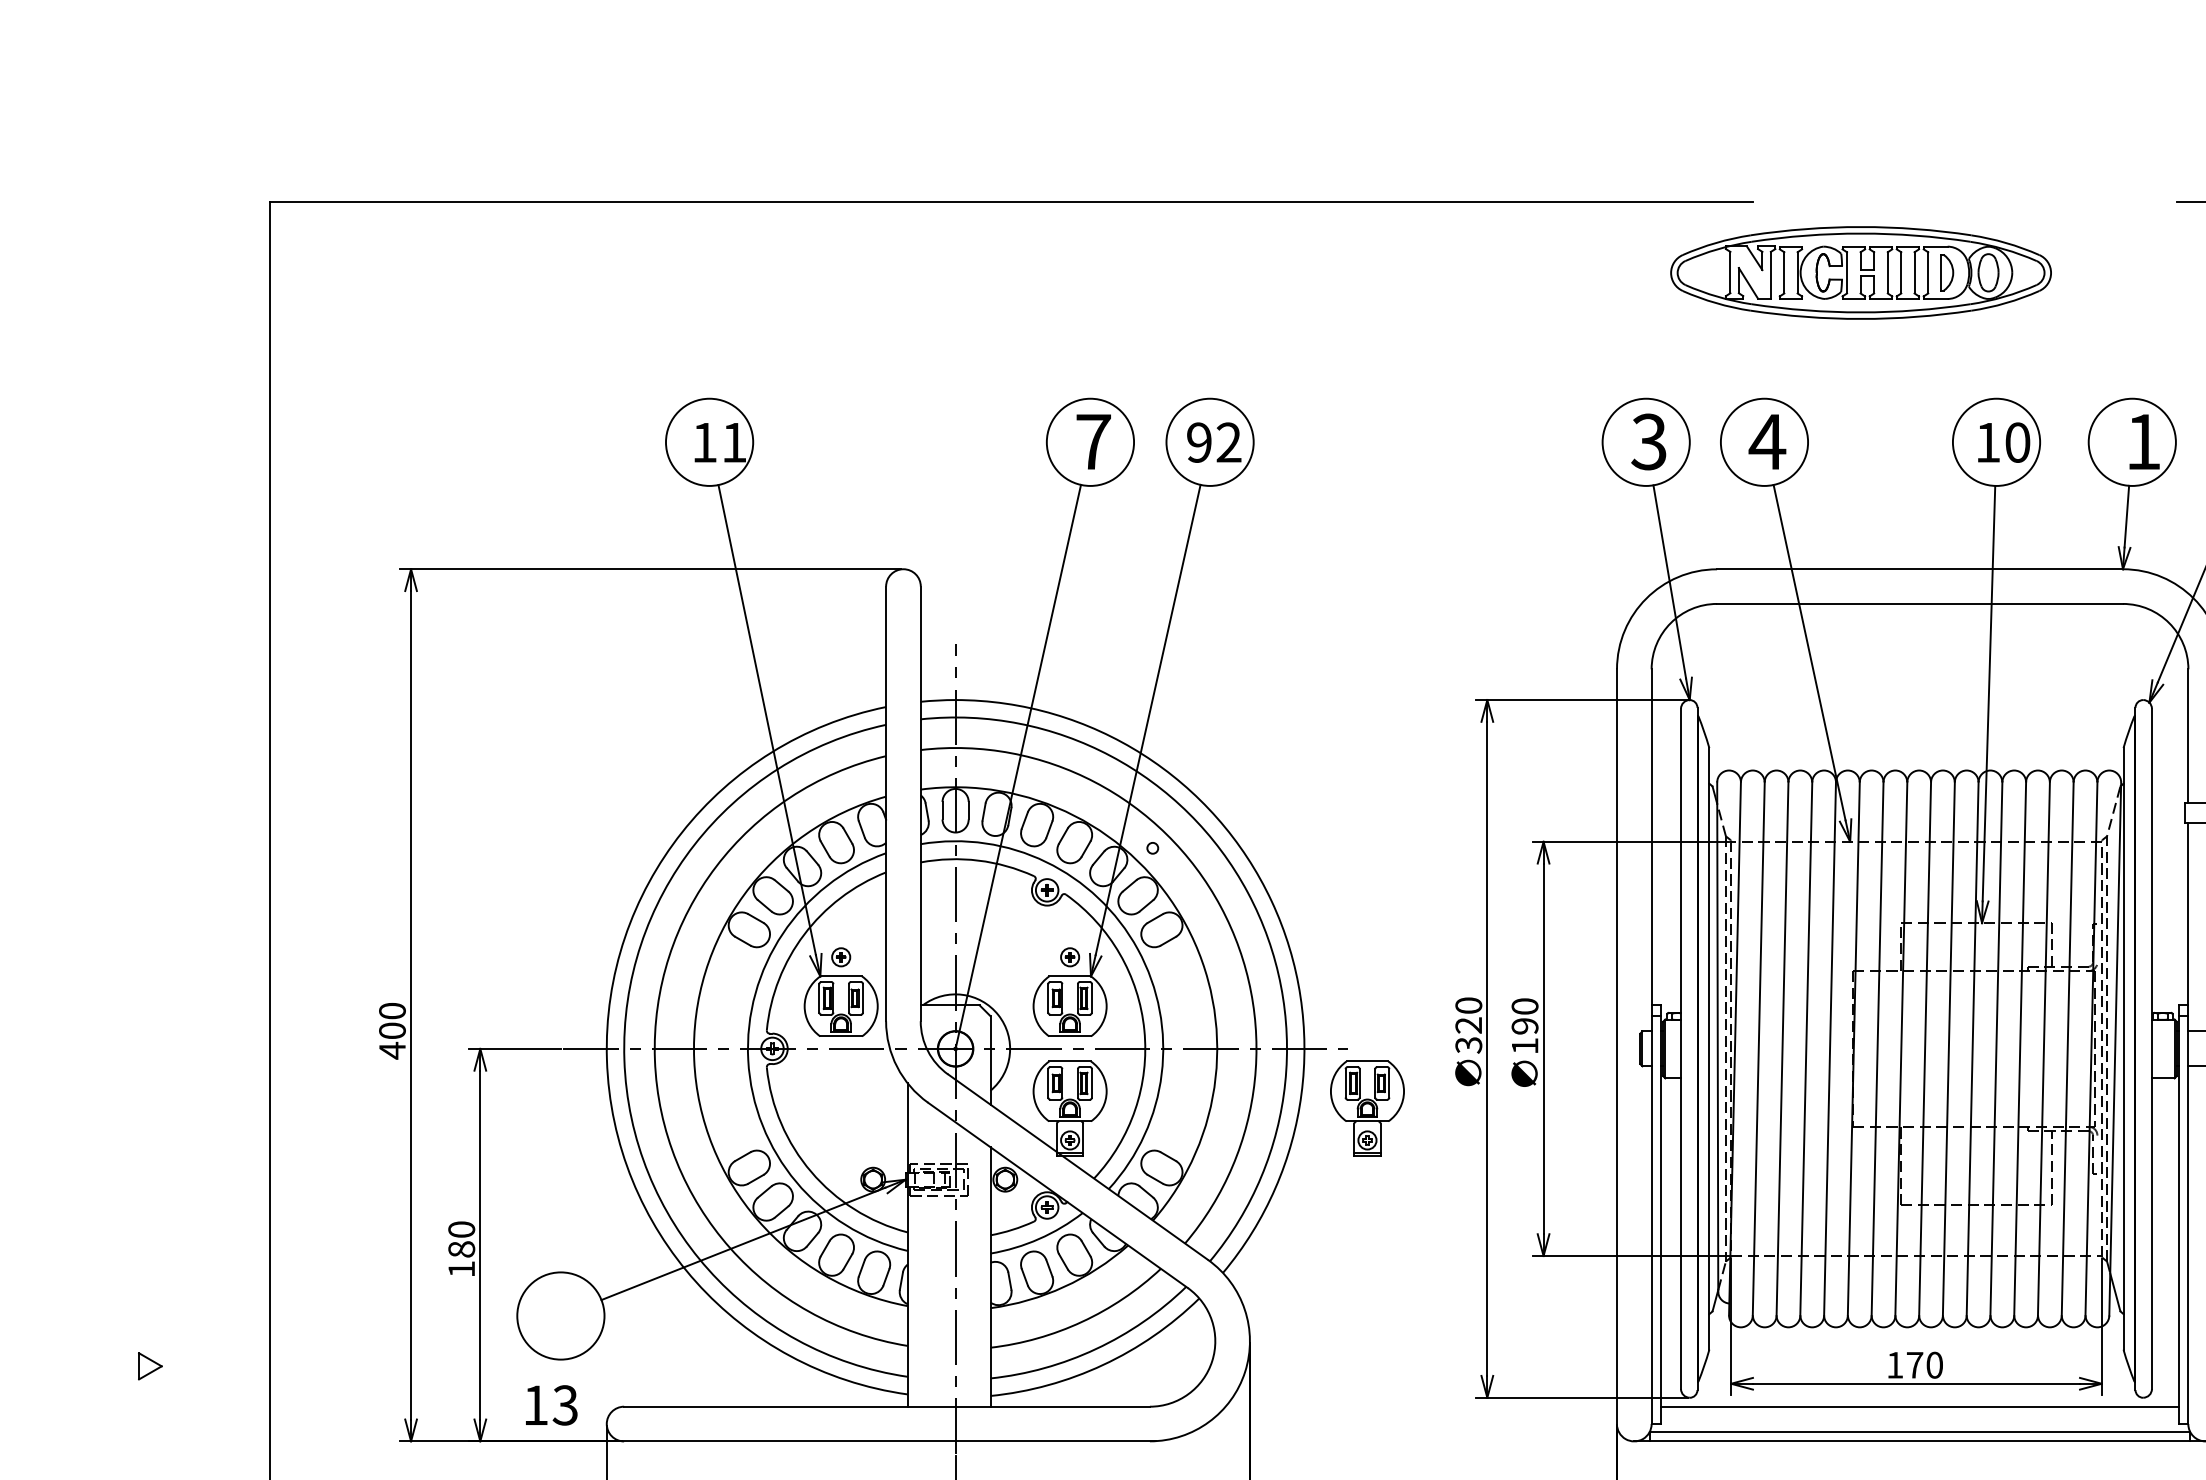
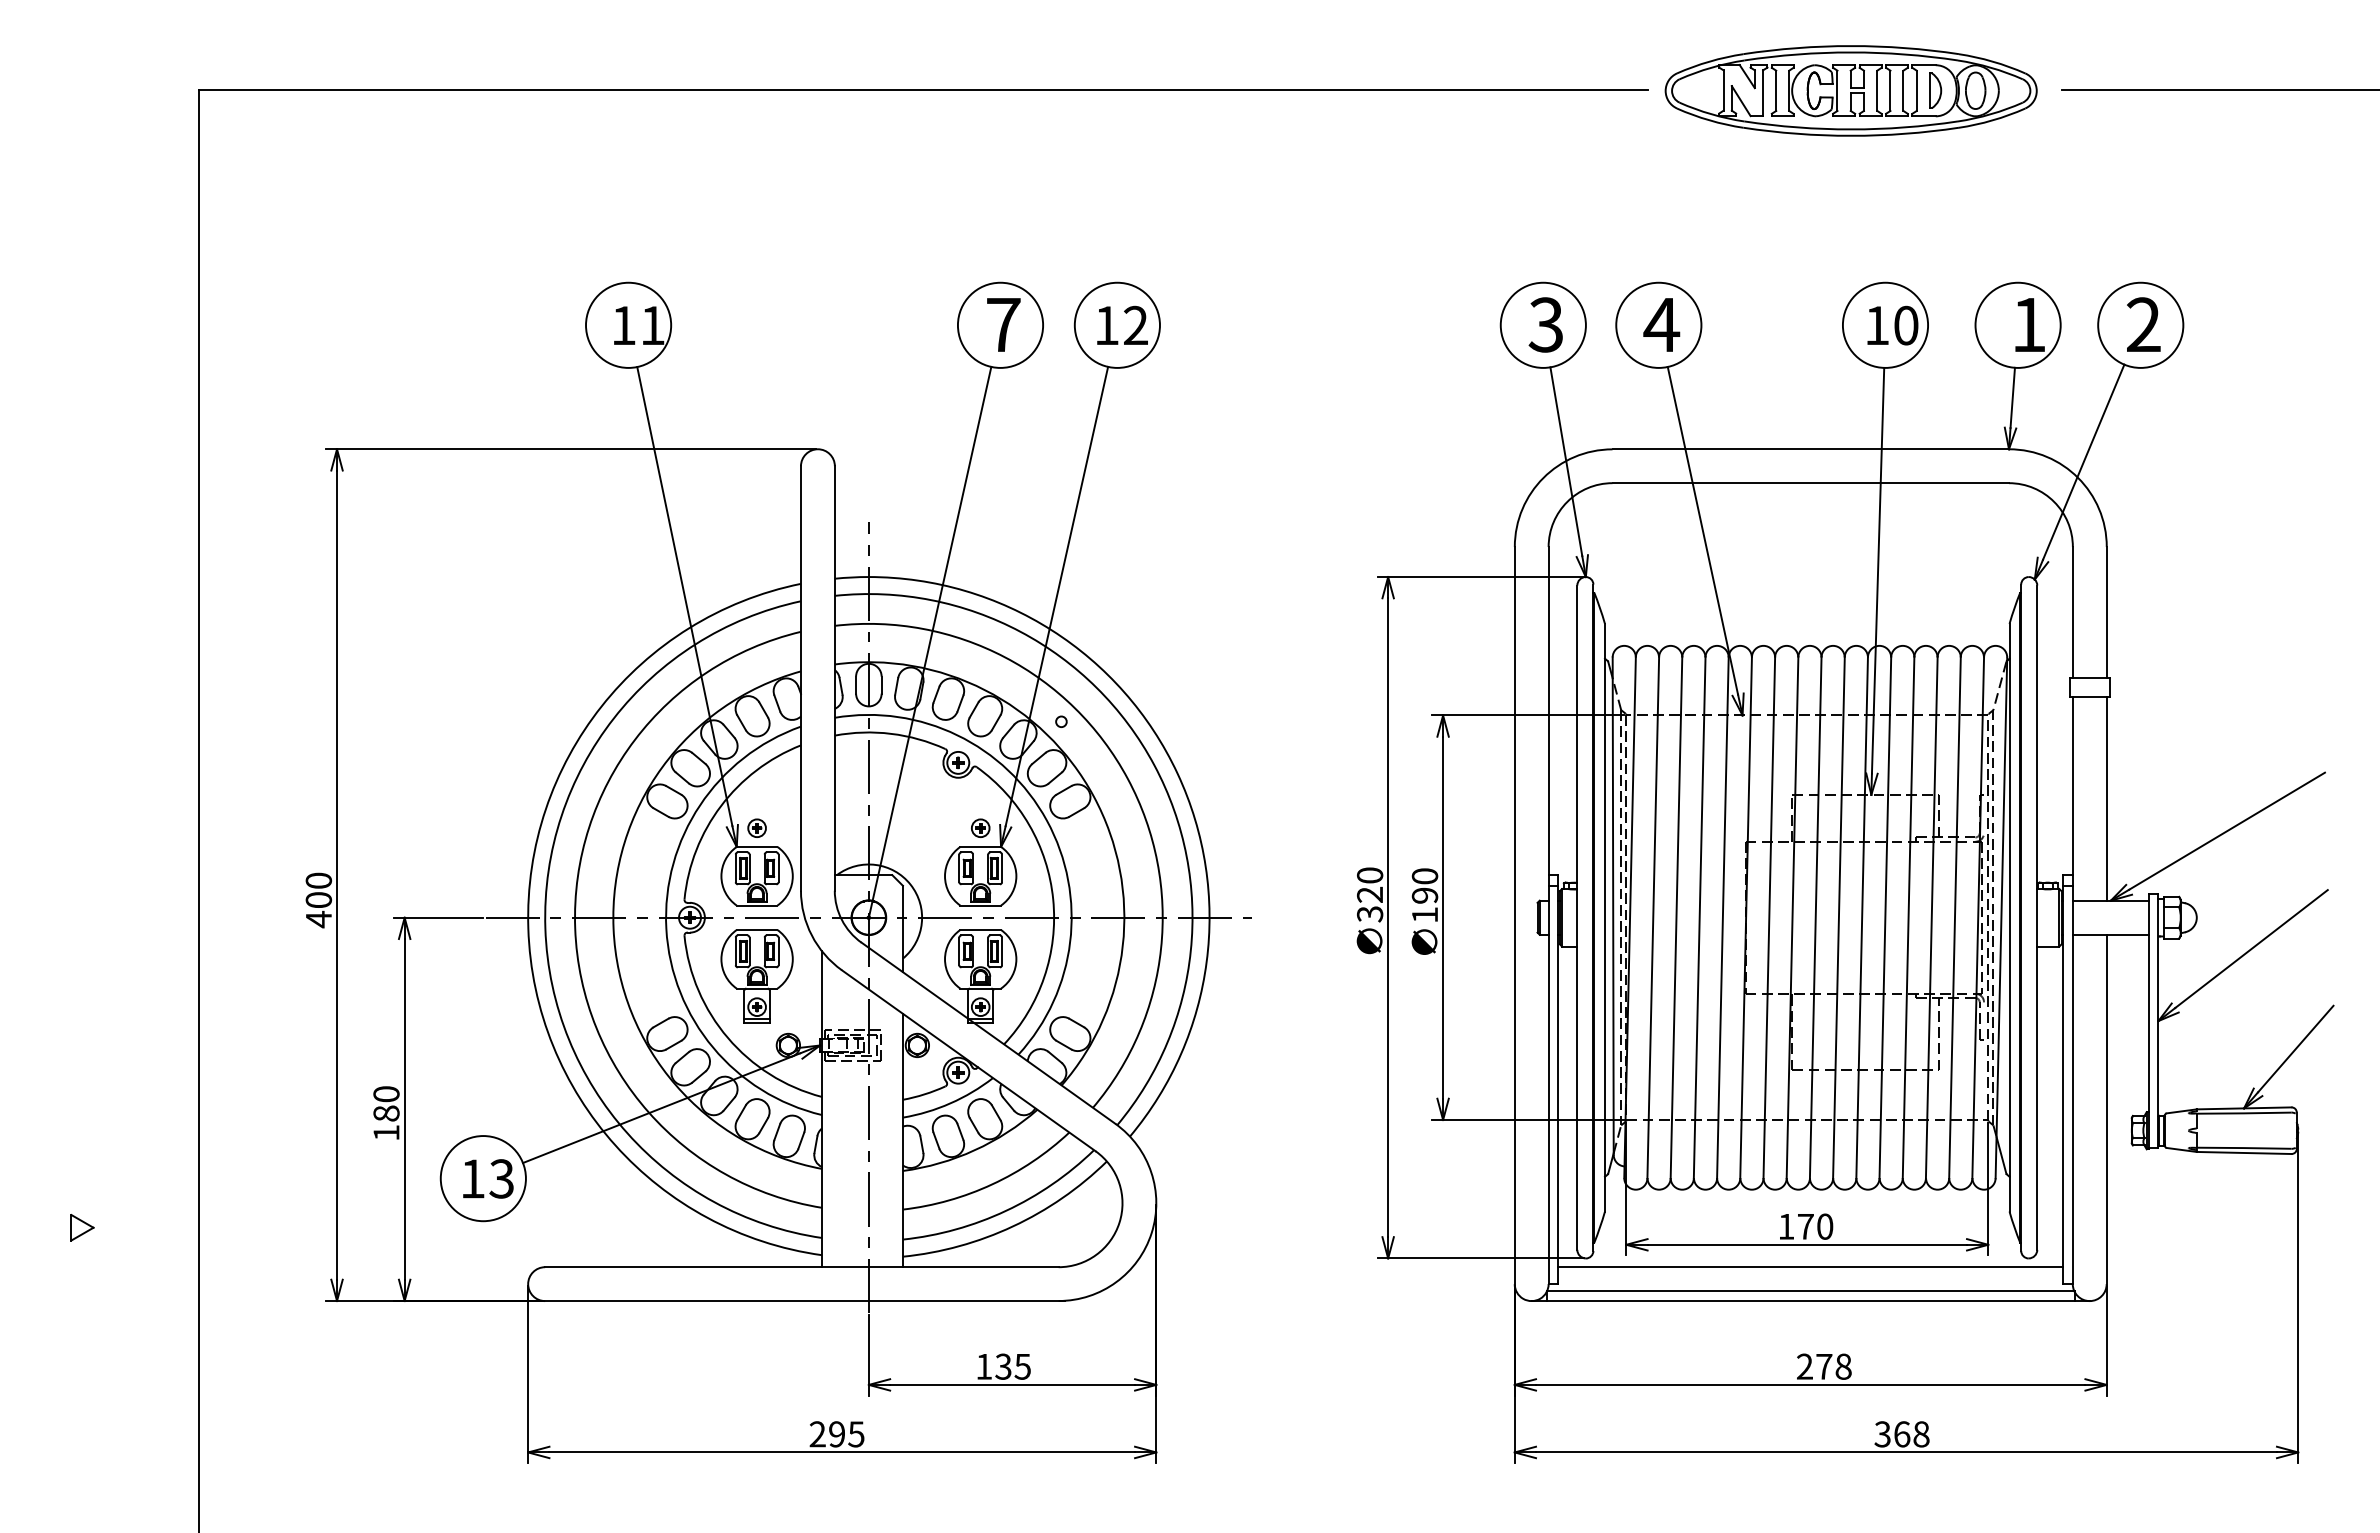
part: (1860, 272) -> (1850, 90), moved
text: (1198, 442) -> (1106, 325), 92 -> 12
part: (1366, 1109) -> (756, 976), moved
text: (551, 1404) -> (488, 1178), moved

